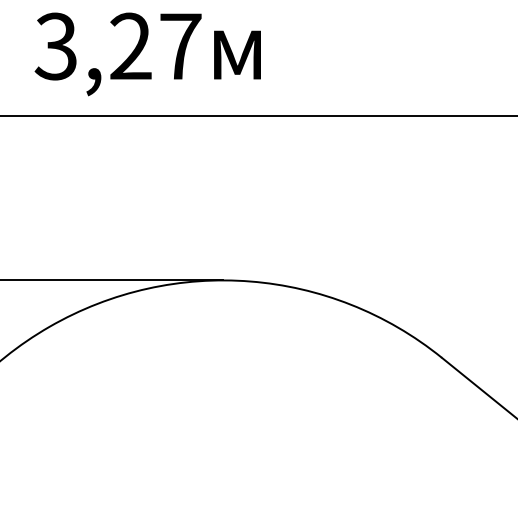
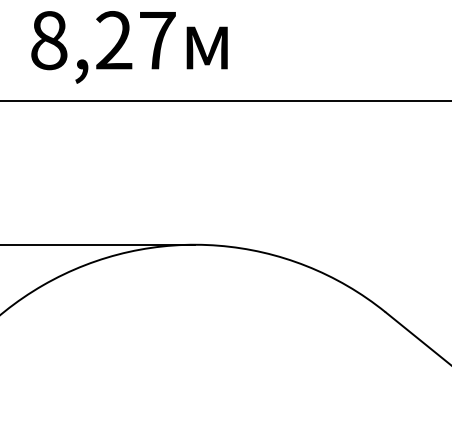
text: (55, 46) -> (48, 40), 3,27 -> 8,27

